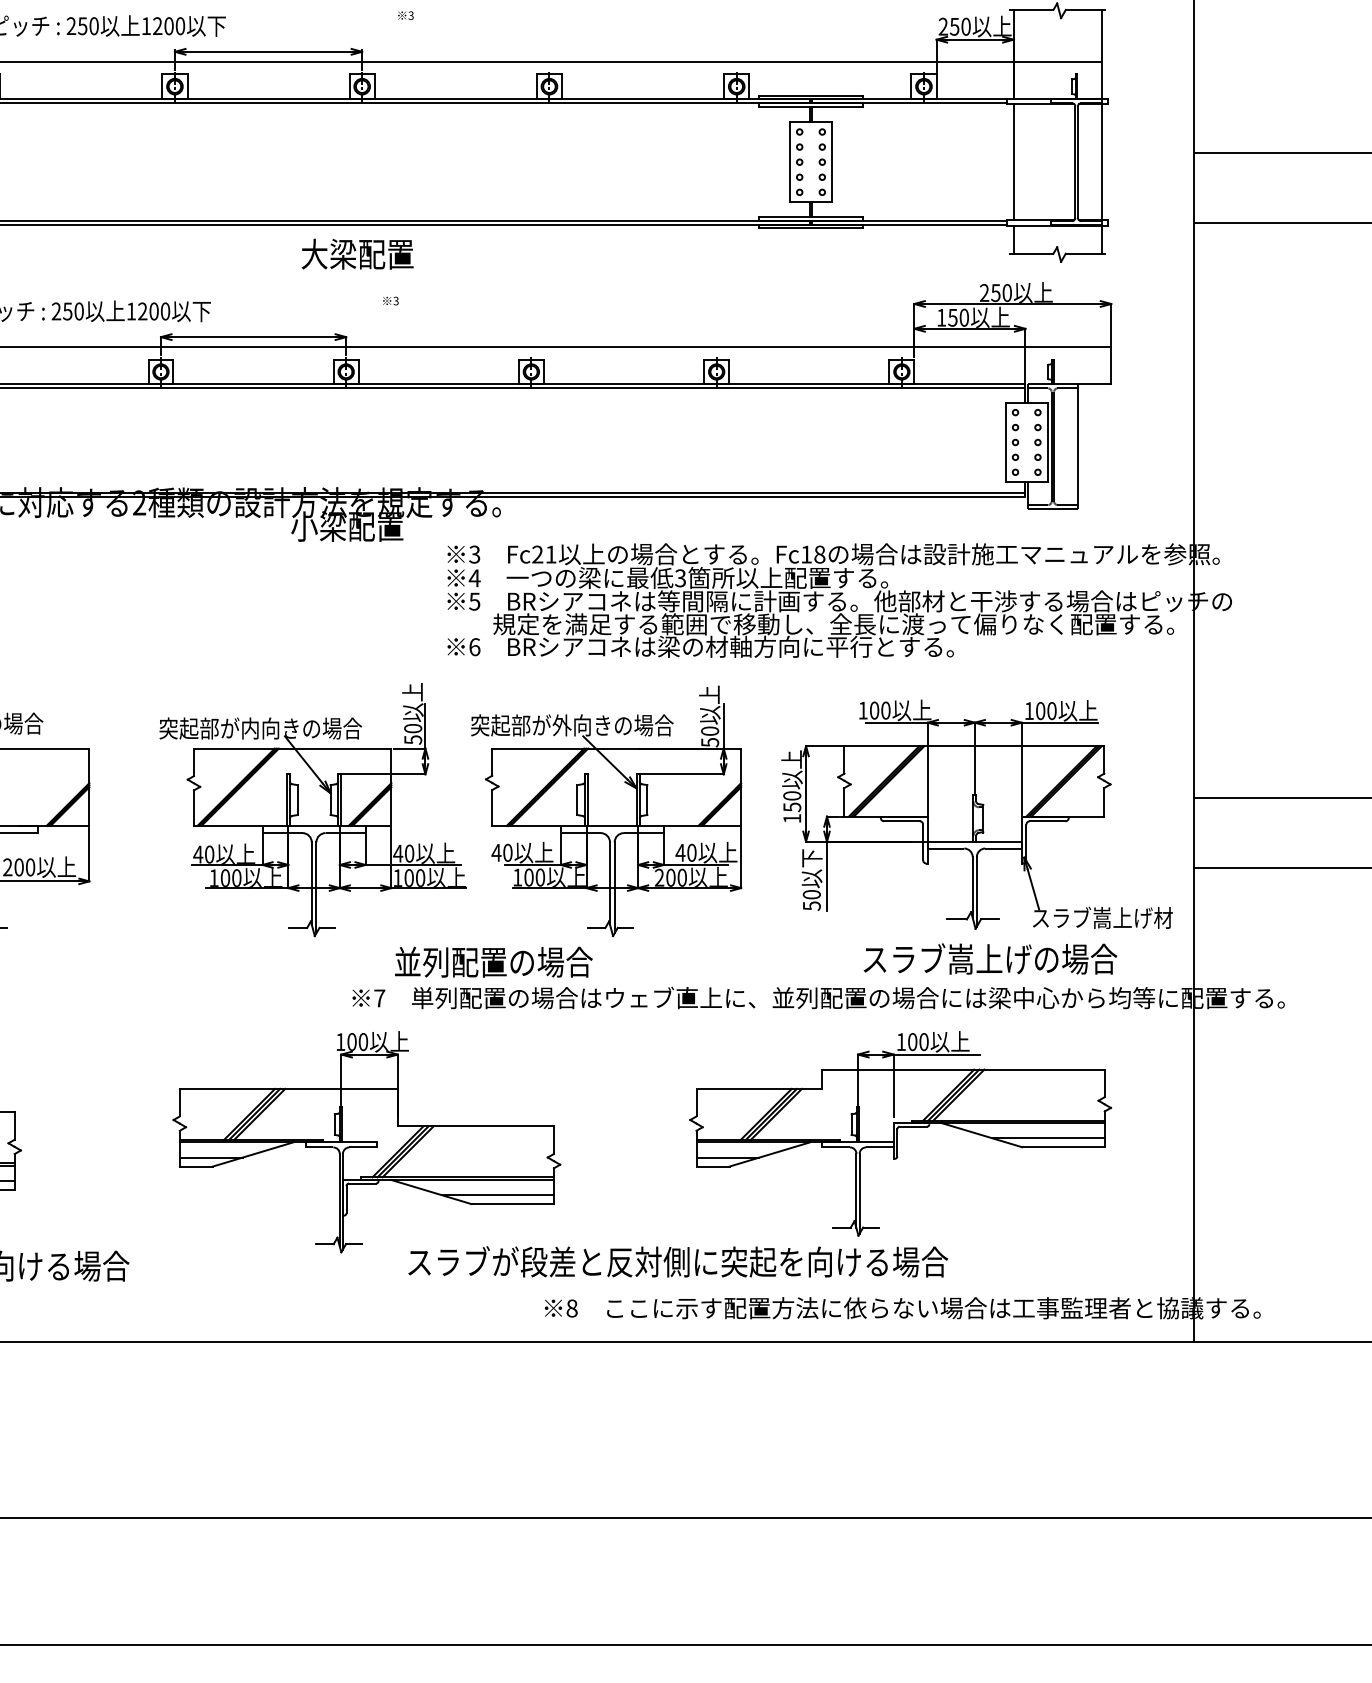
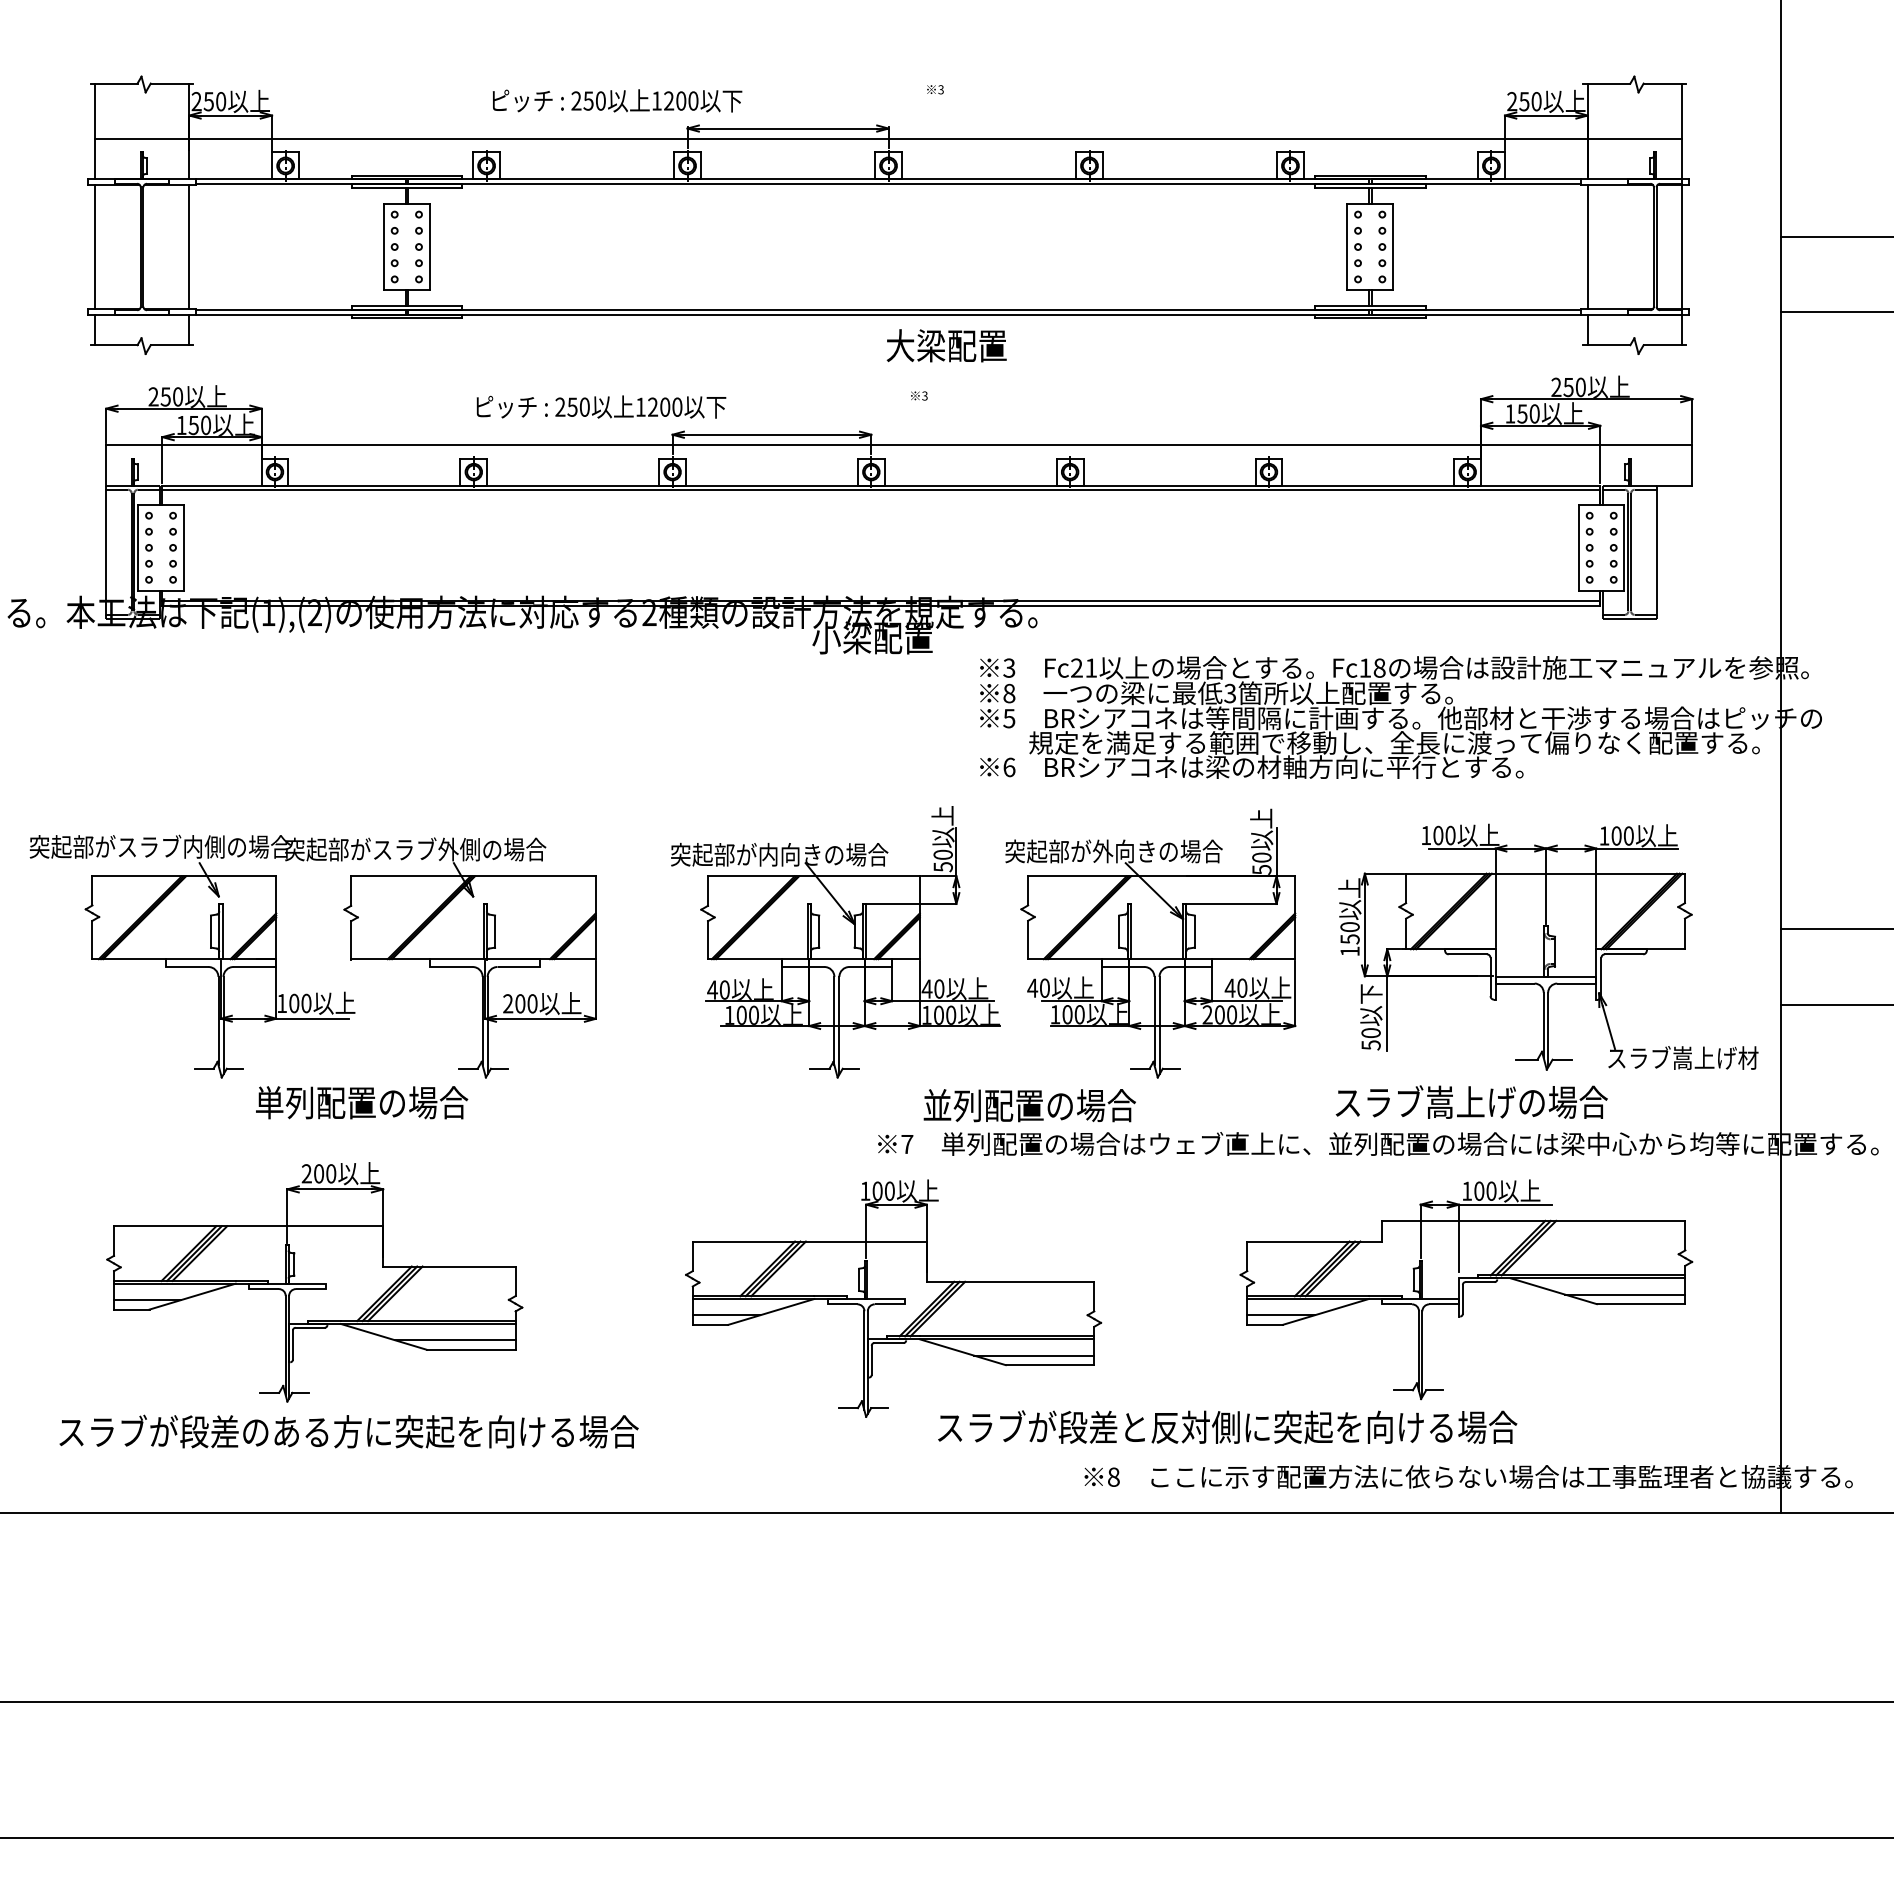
text: (357, 253) -> (946, 345), moved
text: (473, 578) -> (1008, 693), 4 -> 8
text: (990, 958) -> (1471, 1101), moved

